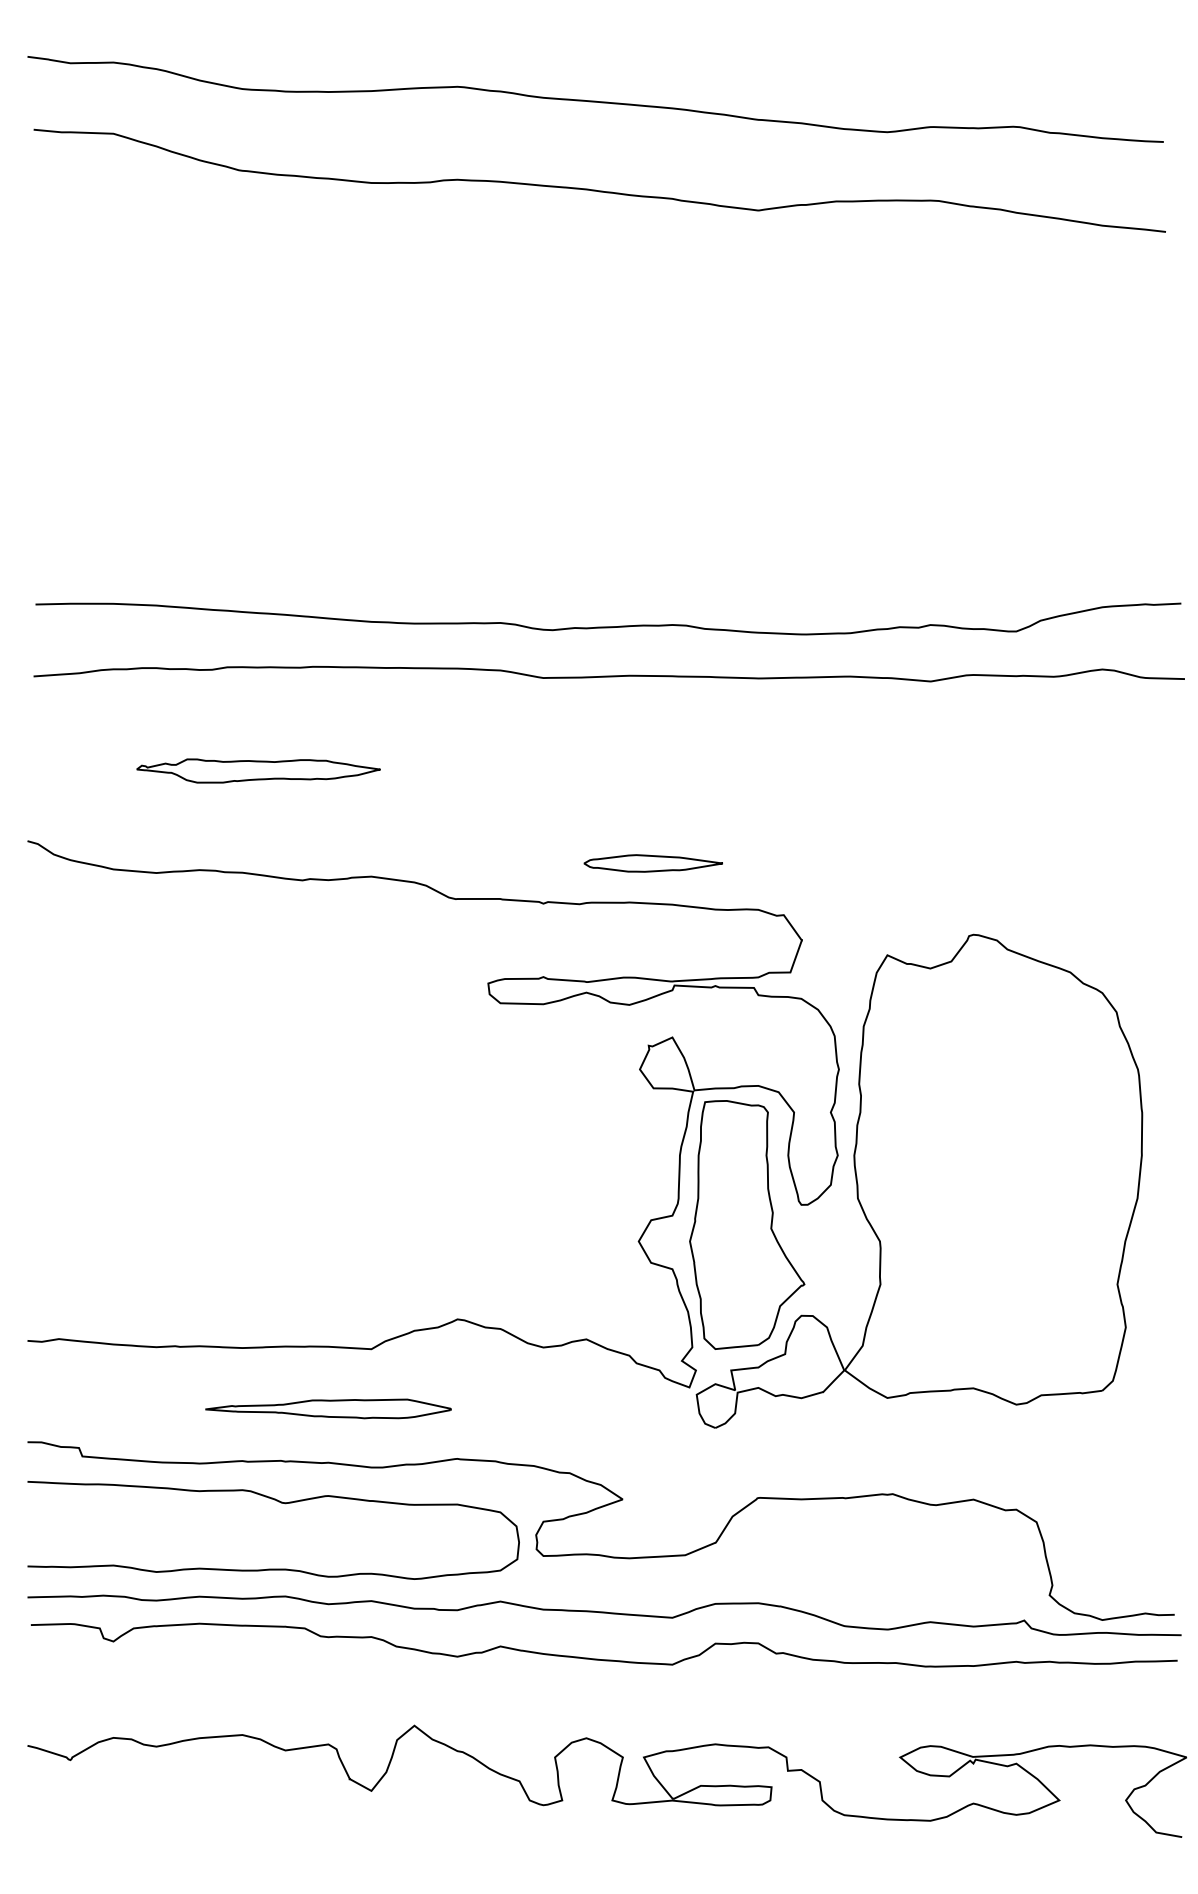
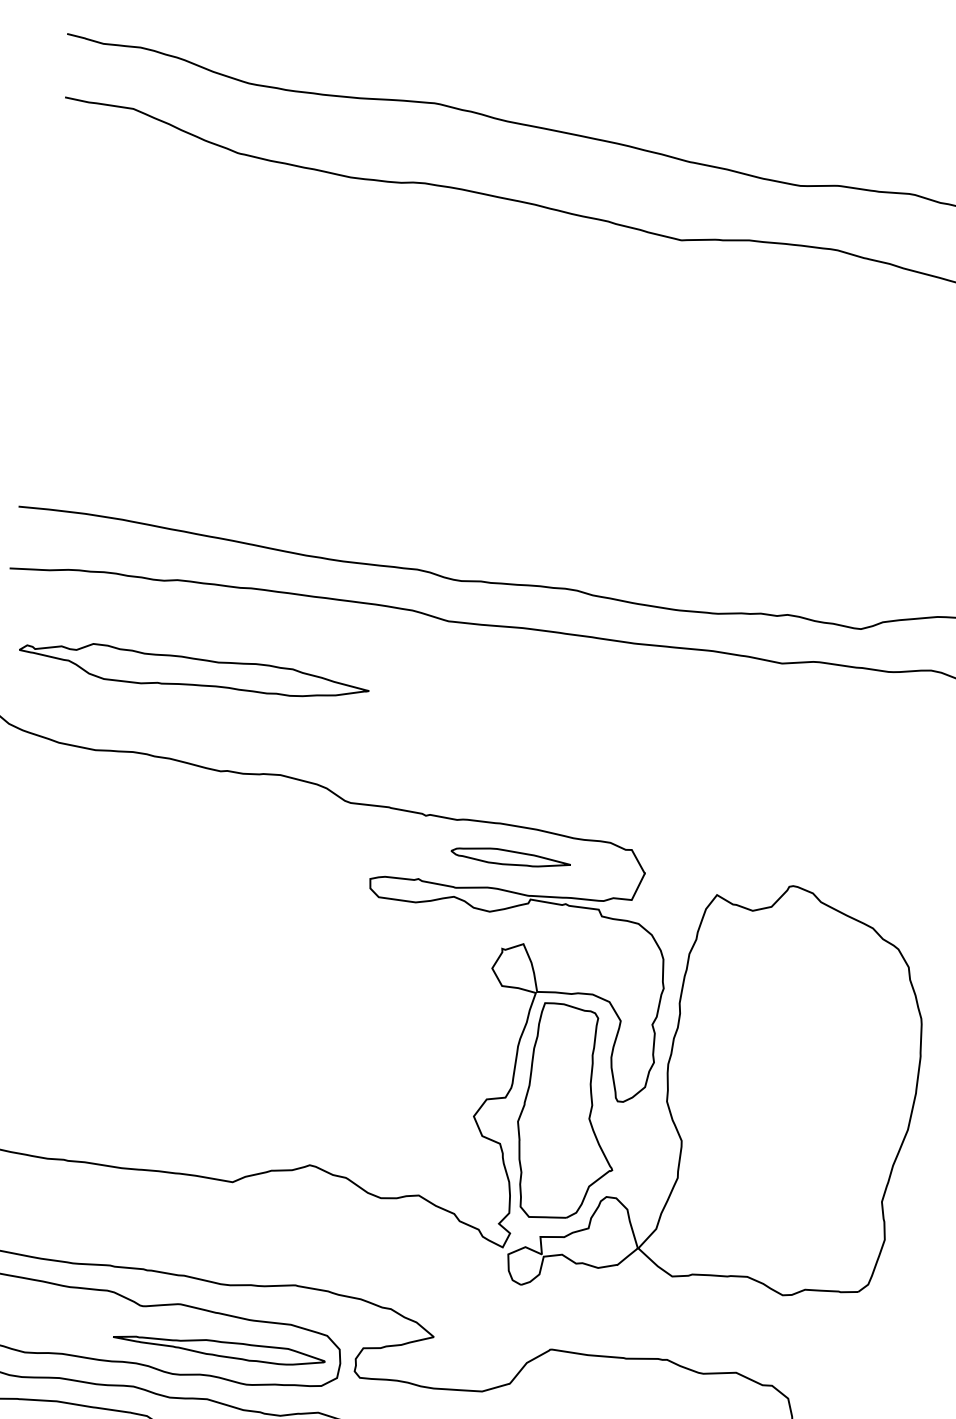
part: (258, 770) -> (193, 672), size x1.67
part: (652, 863) -> (510, 857), moved
part: (328, 1408) -> (219, 1348), moved

